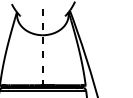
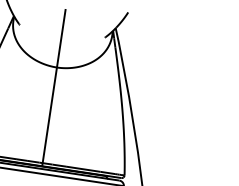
line: (42, 45) -> (53, 87), dashed -> solid

